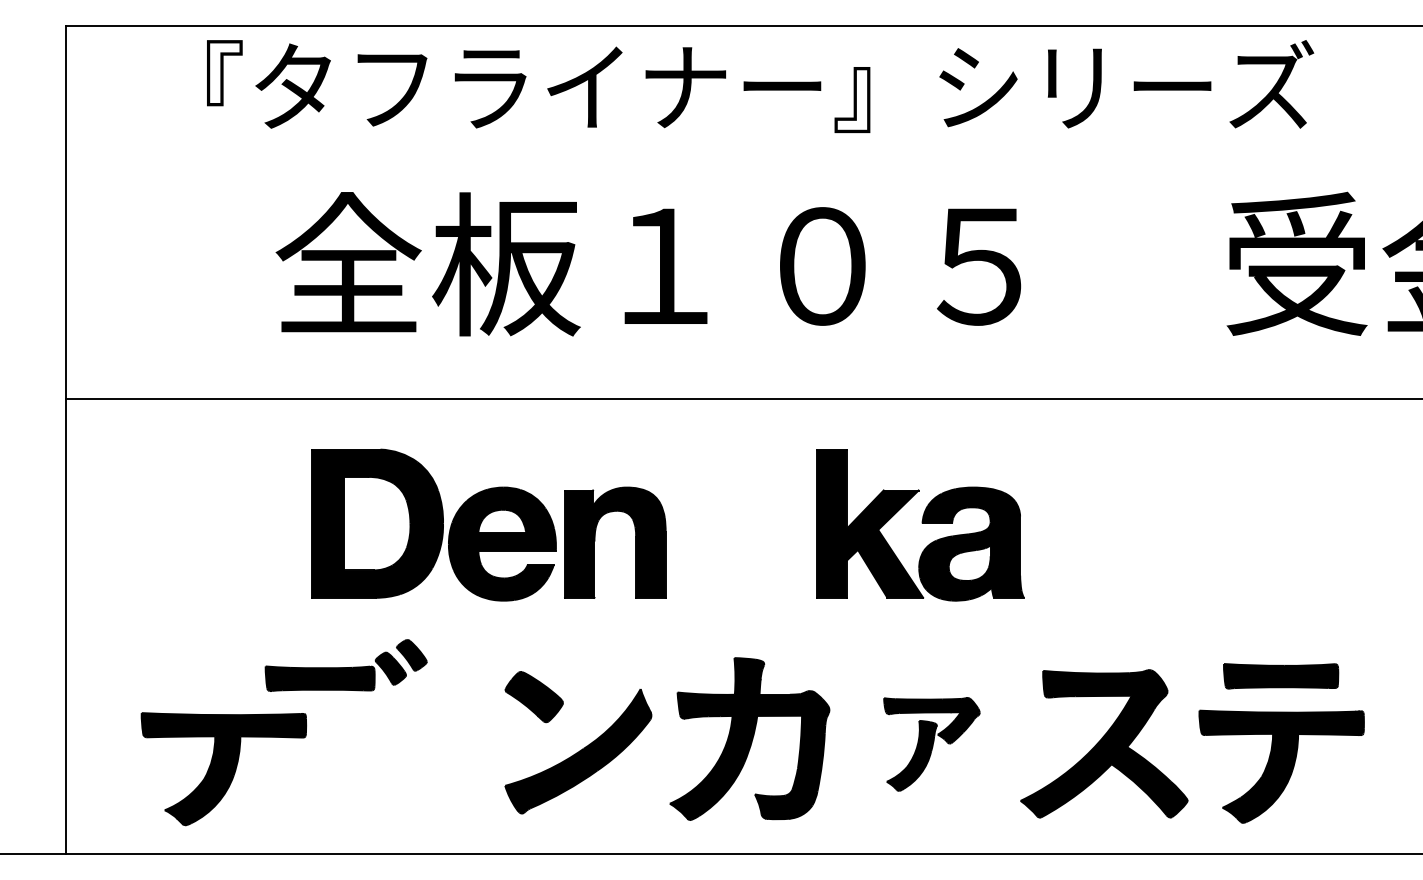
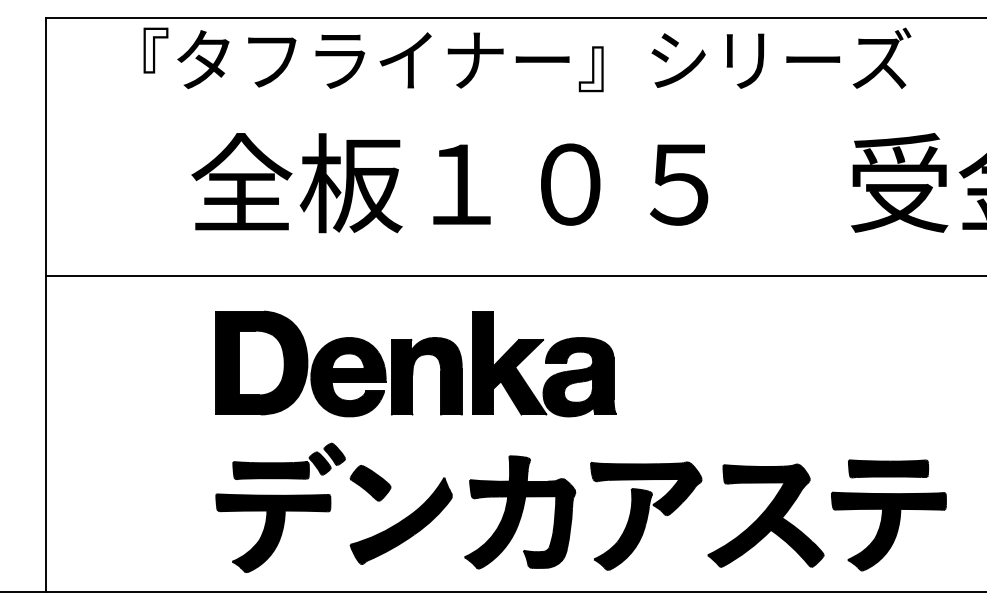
part: (920, 525) -> (544, 364), moved
part: (345, 664) -> (288, 460), moved
part: (932, 743) -> (646, 515), size x1.67
part: (224, 768) -> (273, 532), moved

